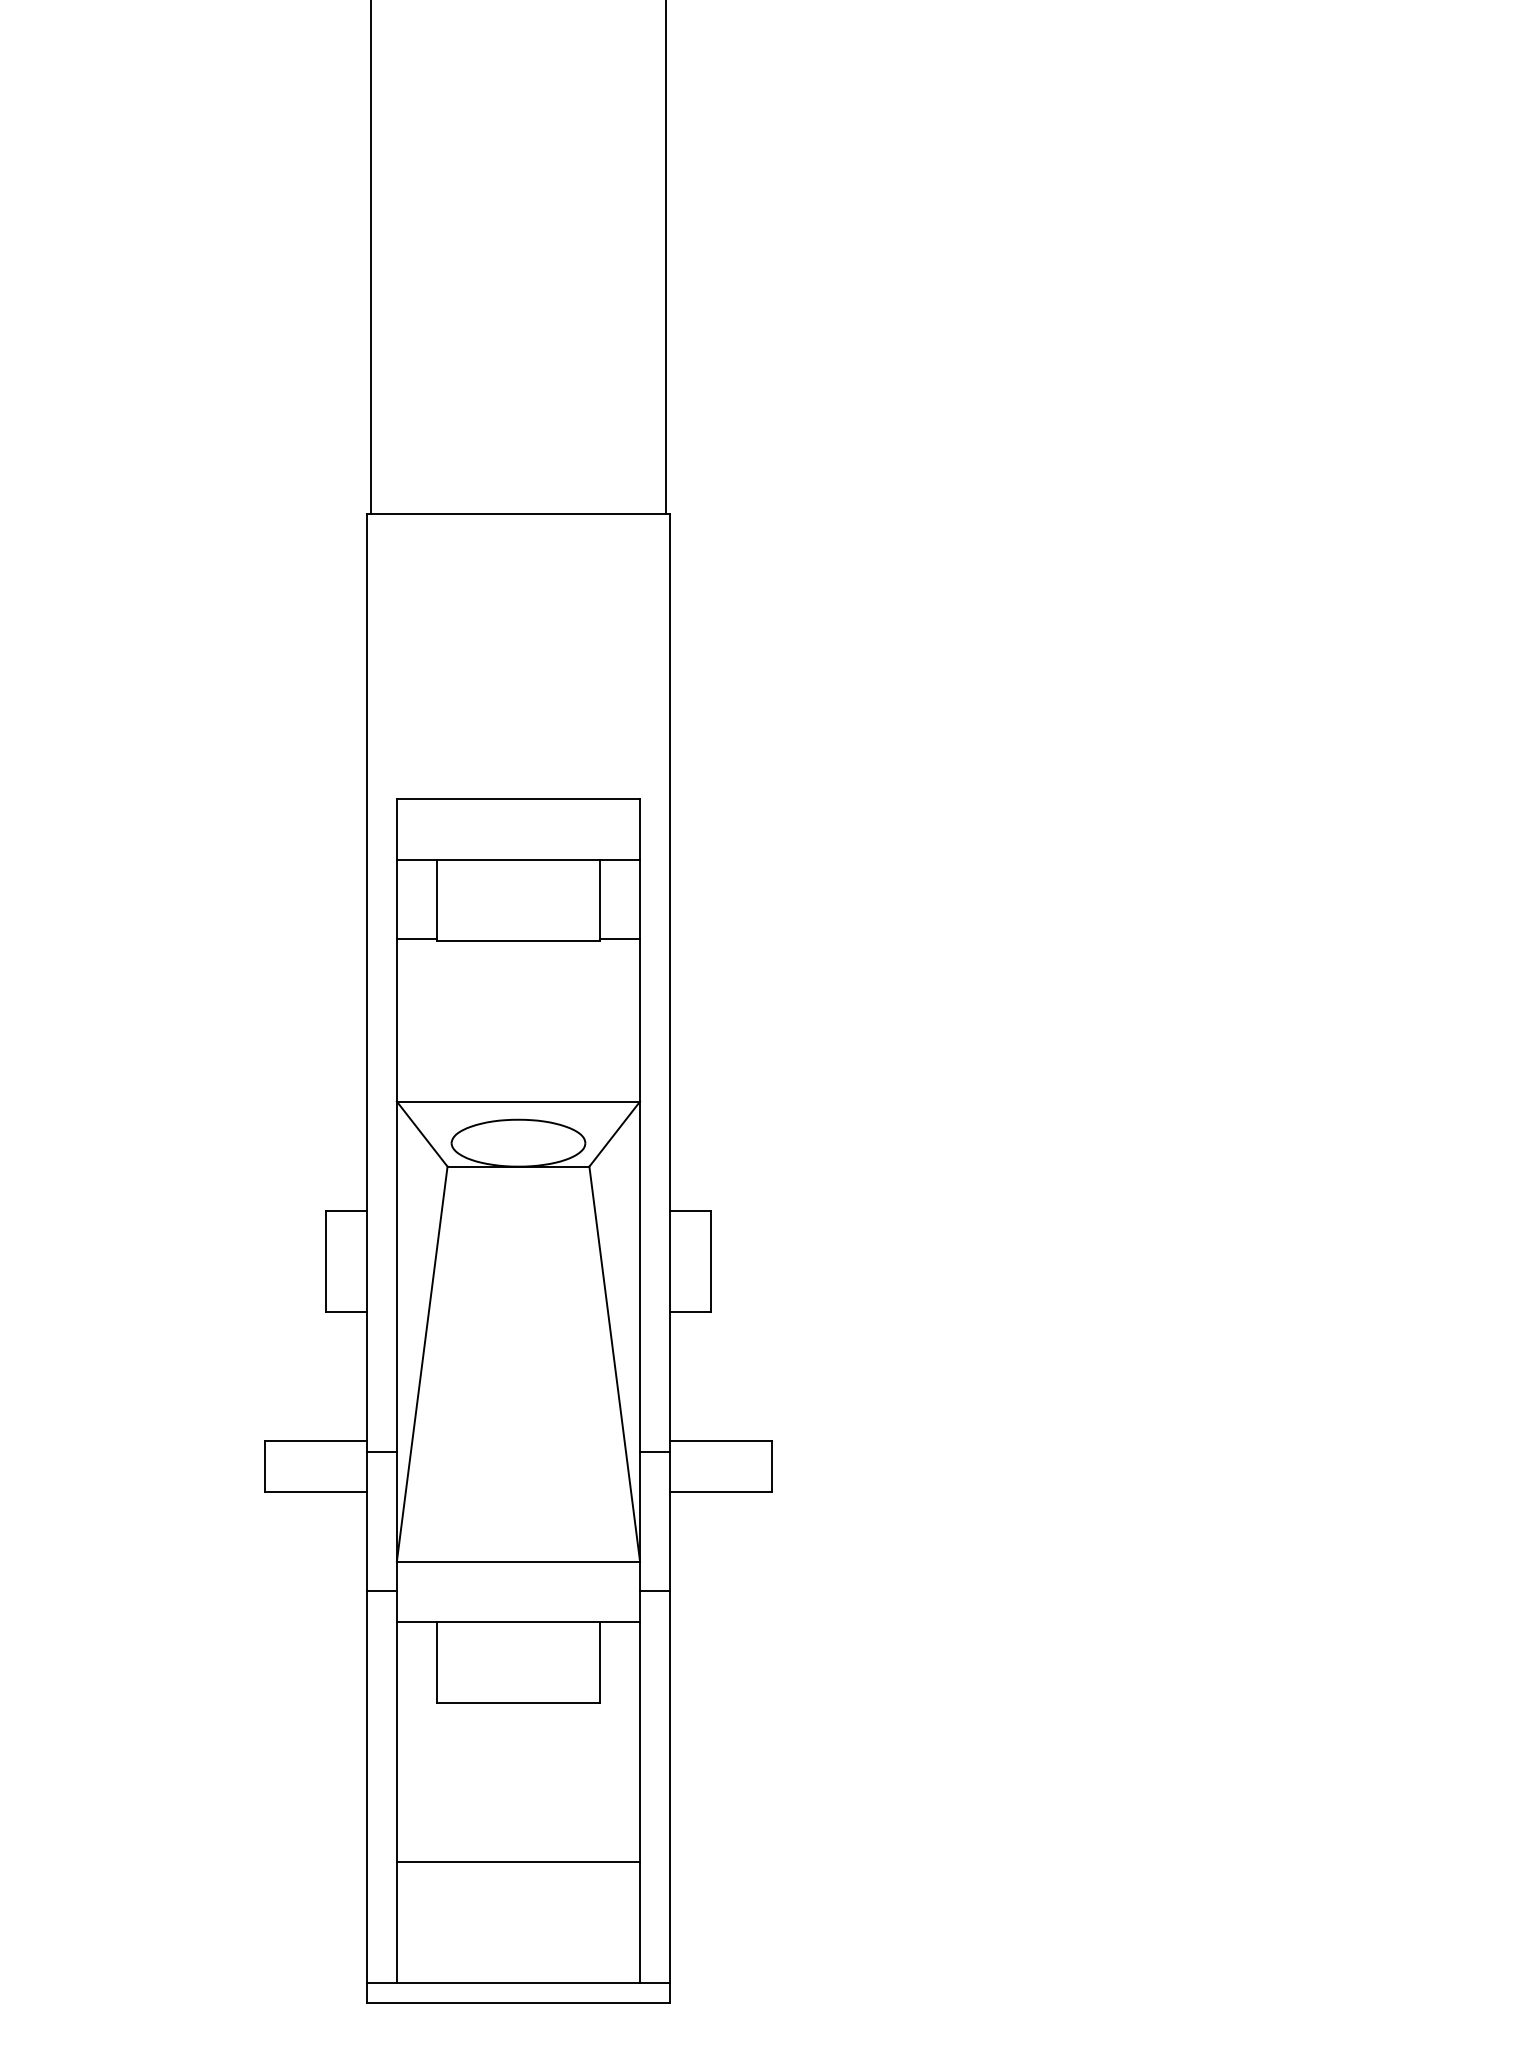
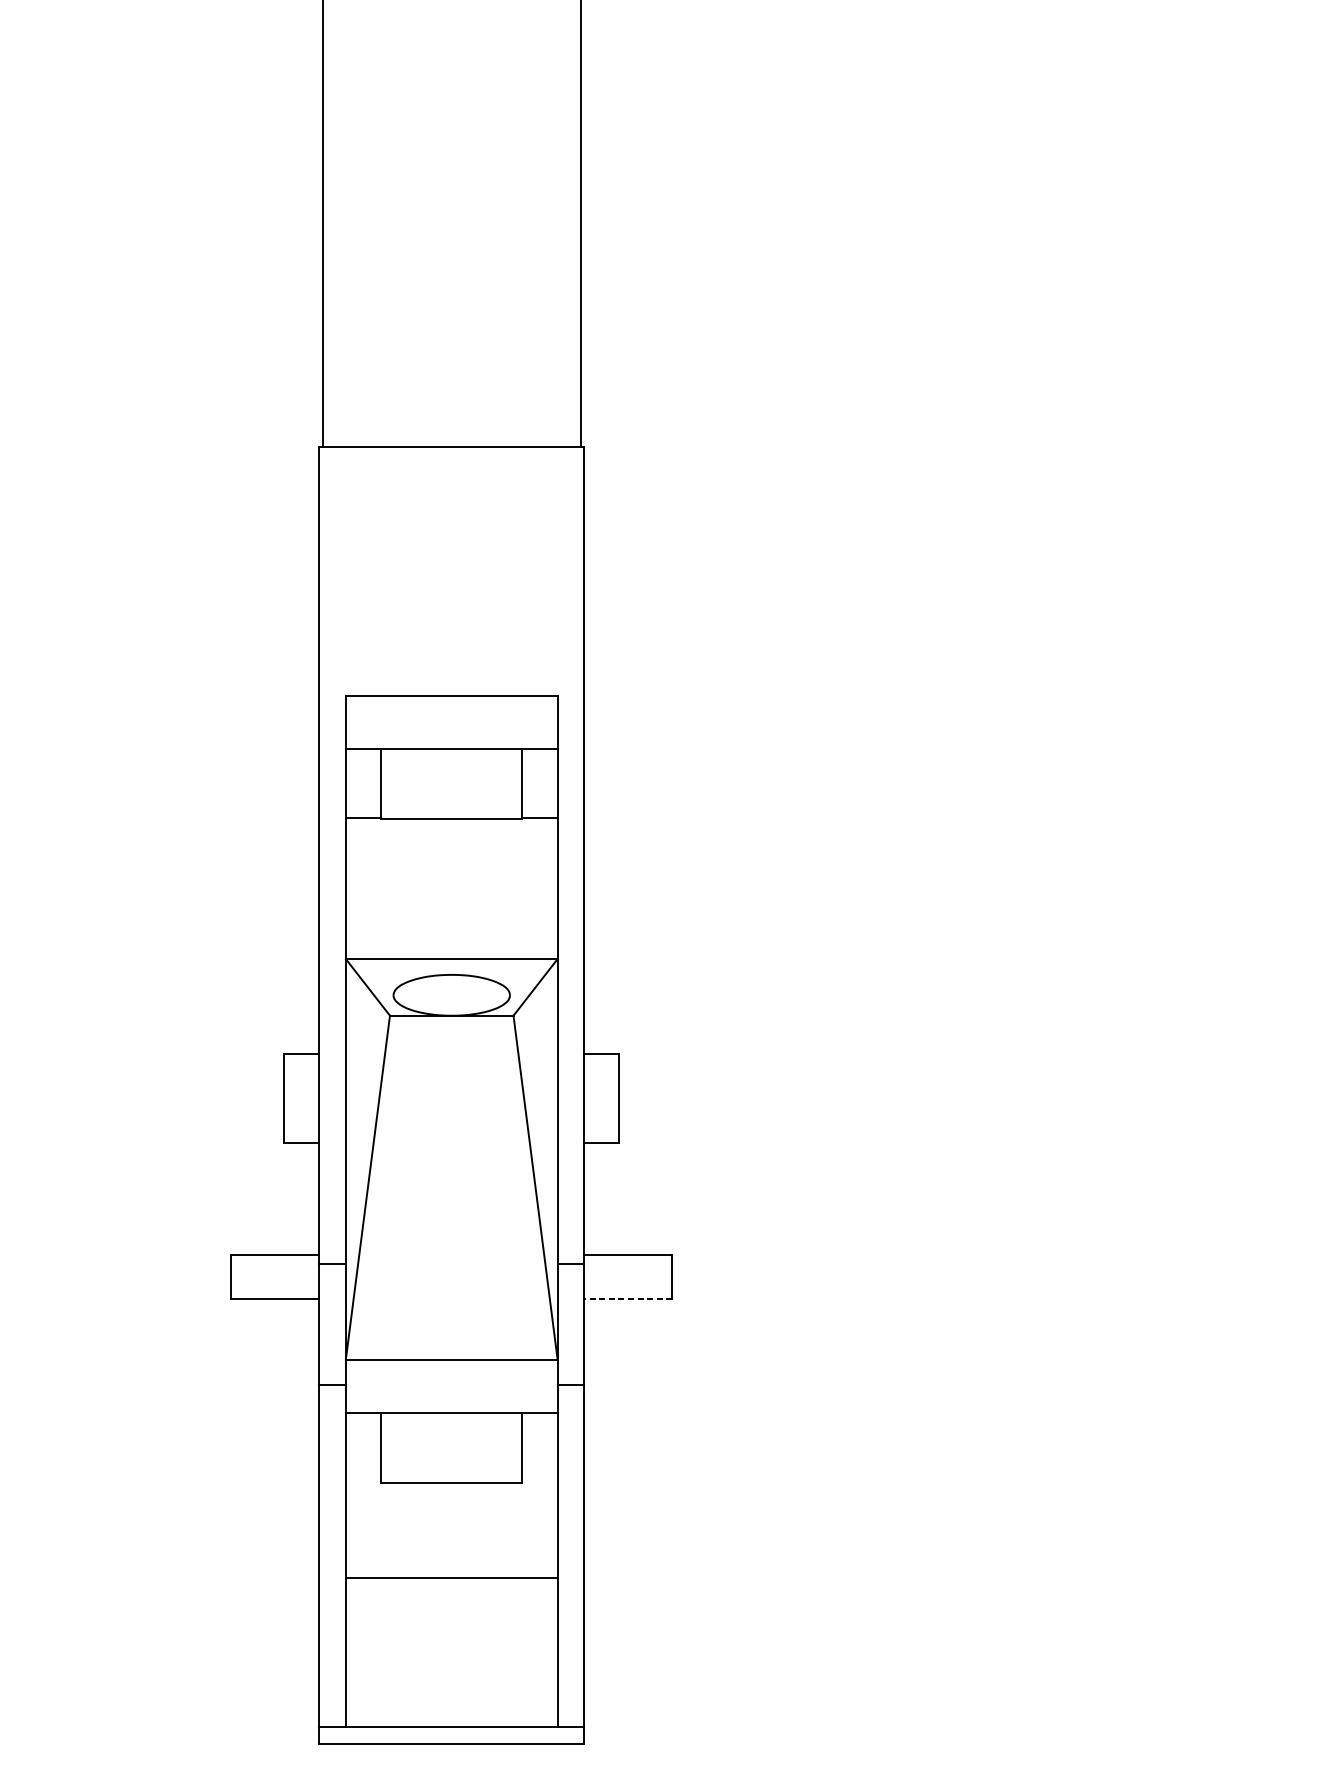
line: (721, 1491) -> (628, 1298), solid -> dashed
line: (518, 1861) -> (451, 1578), moved

